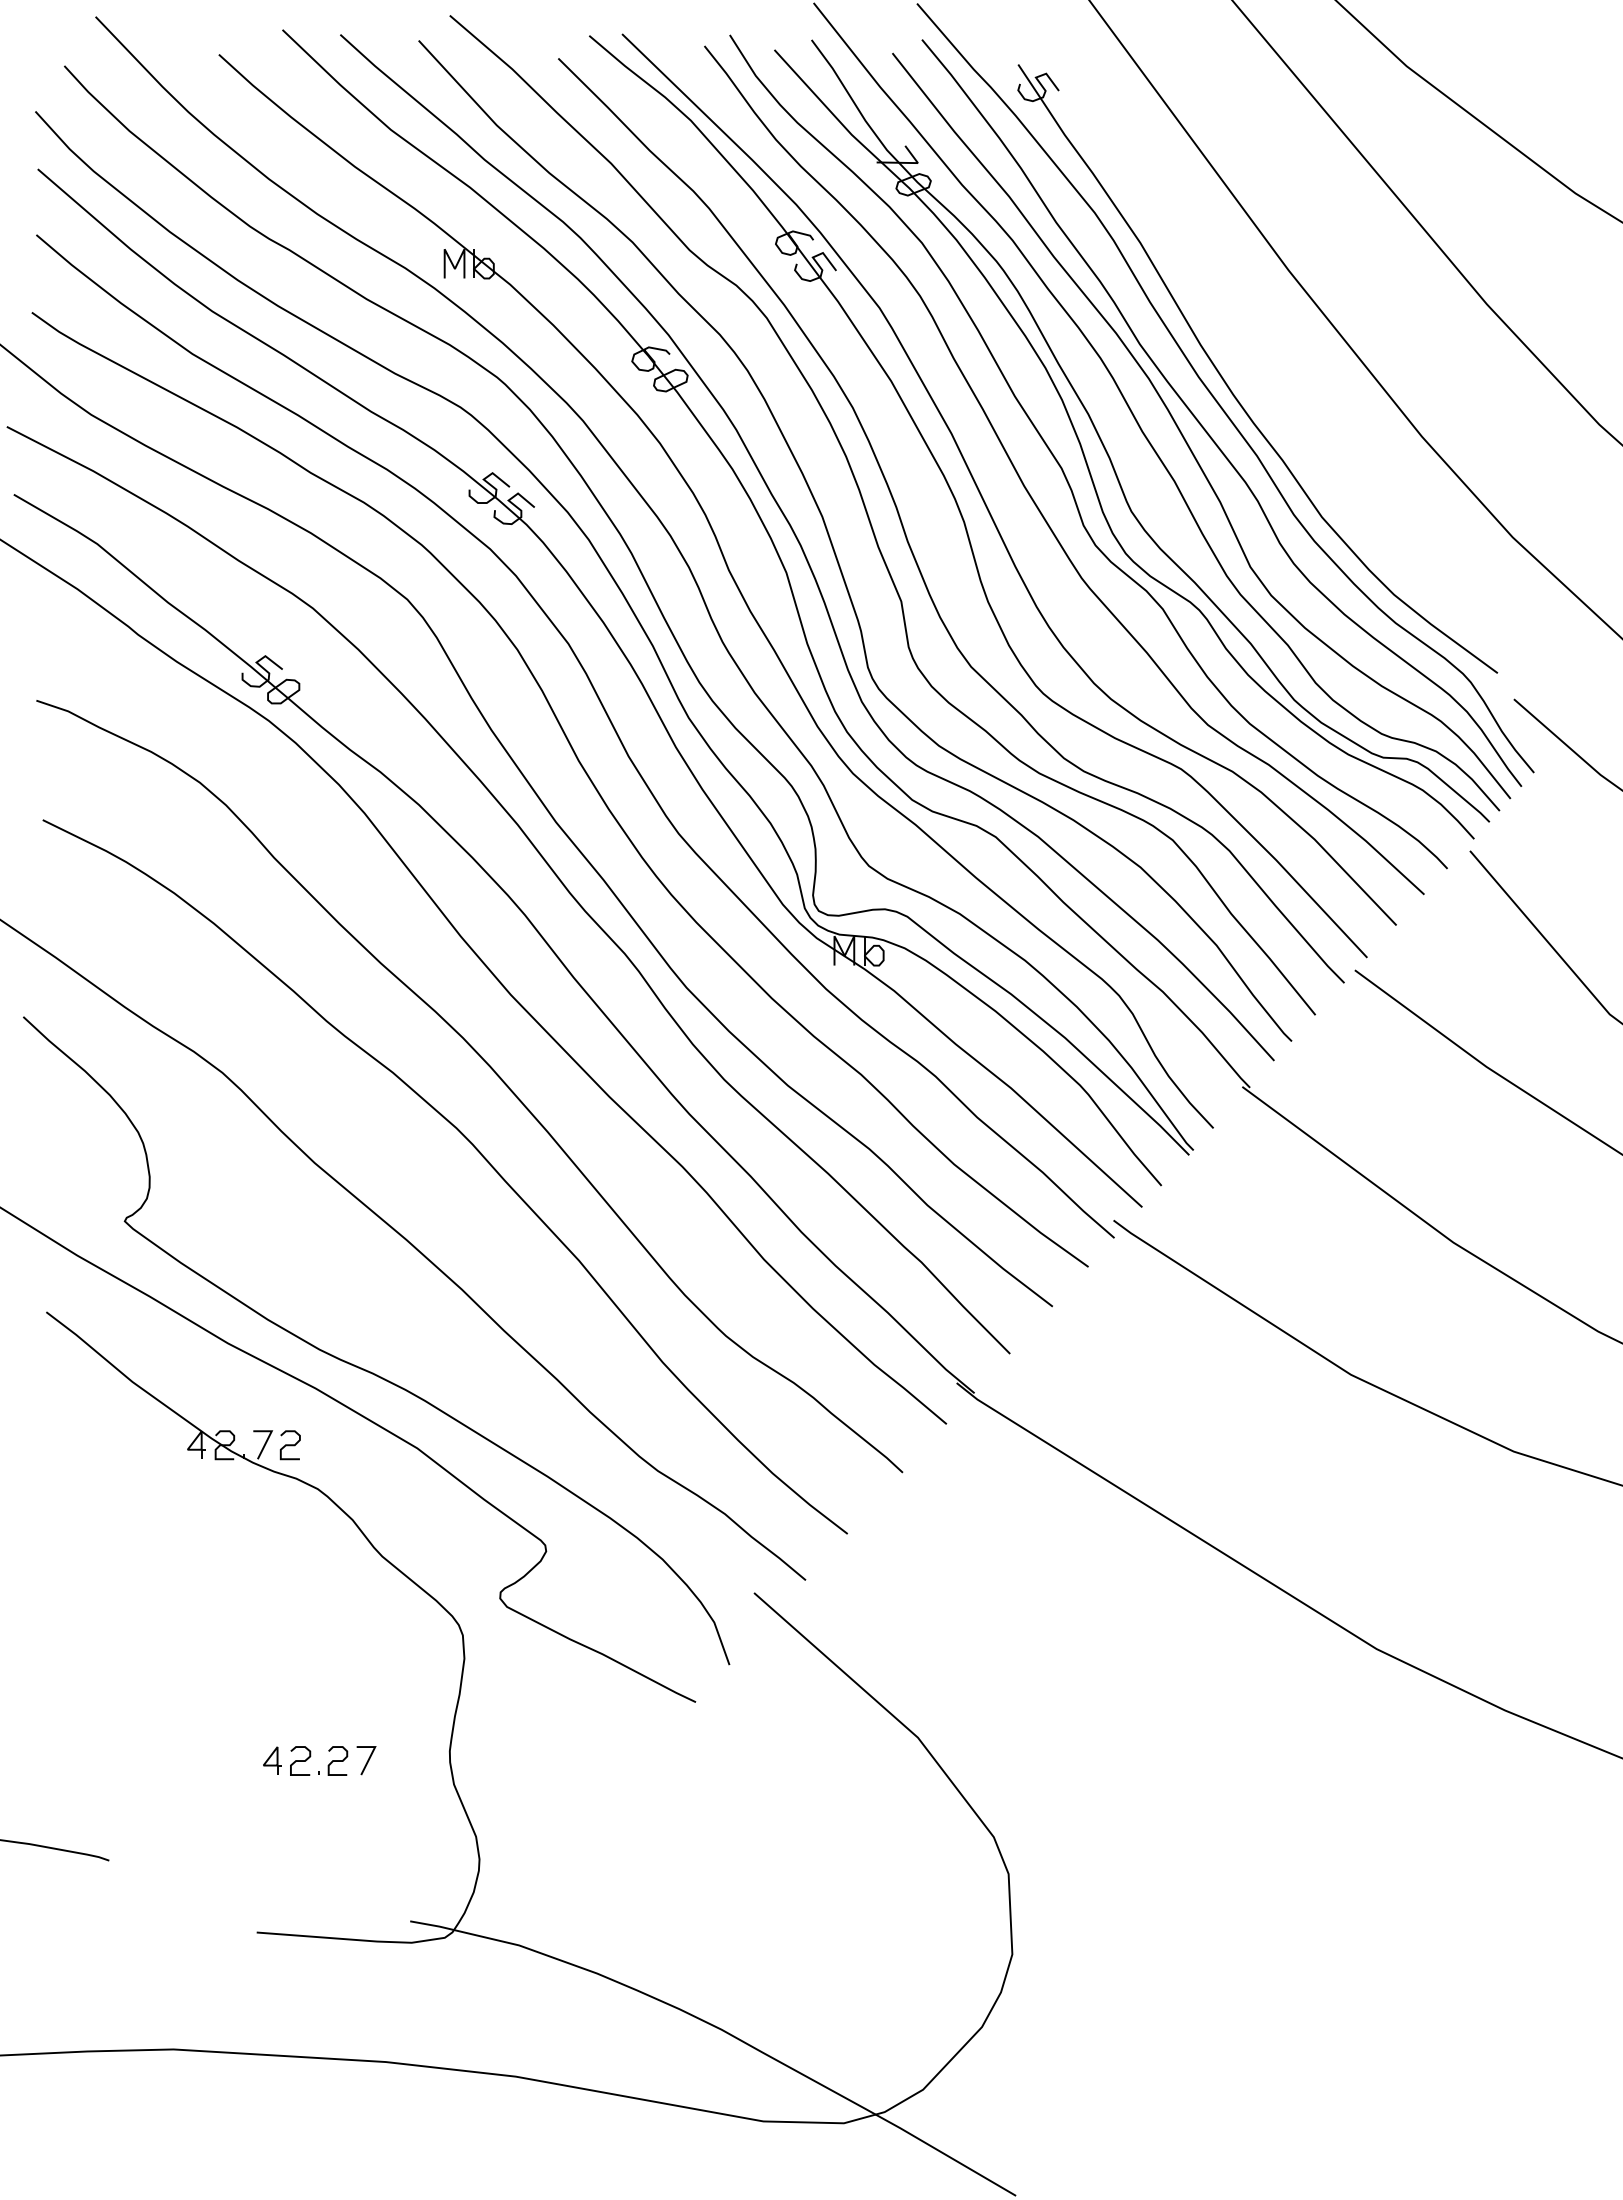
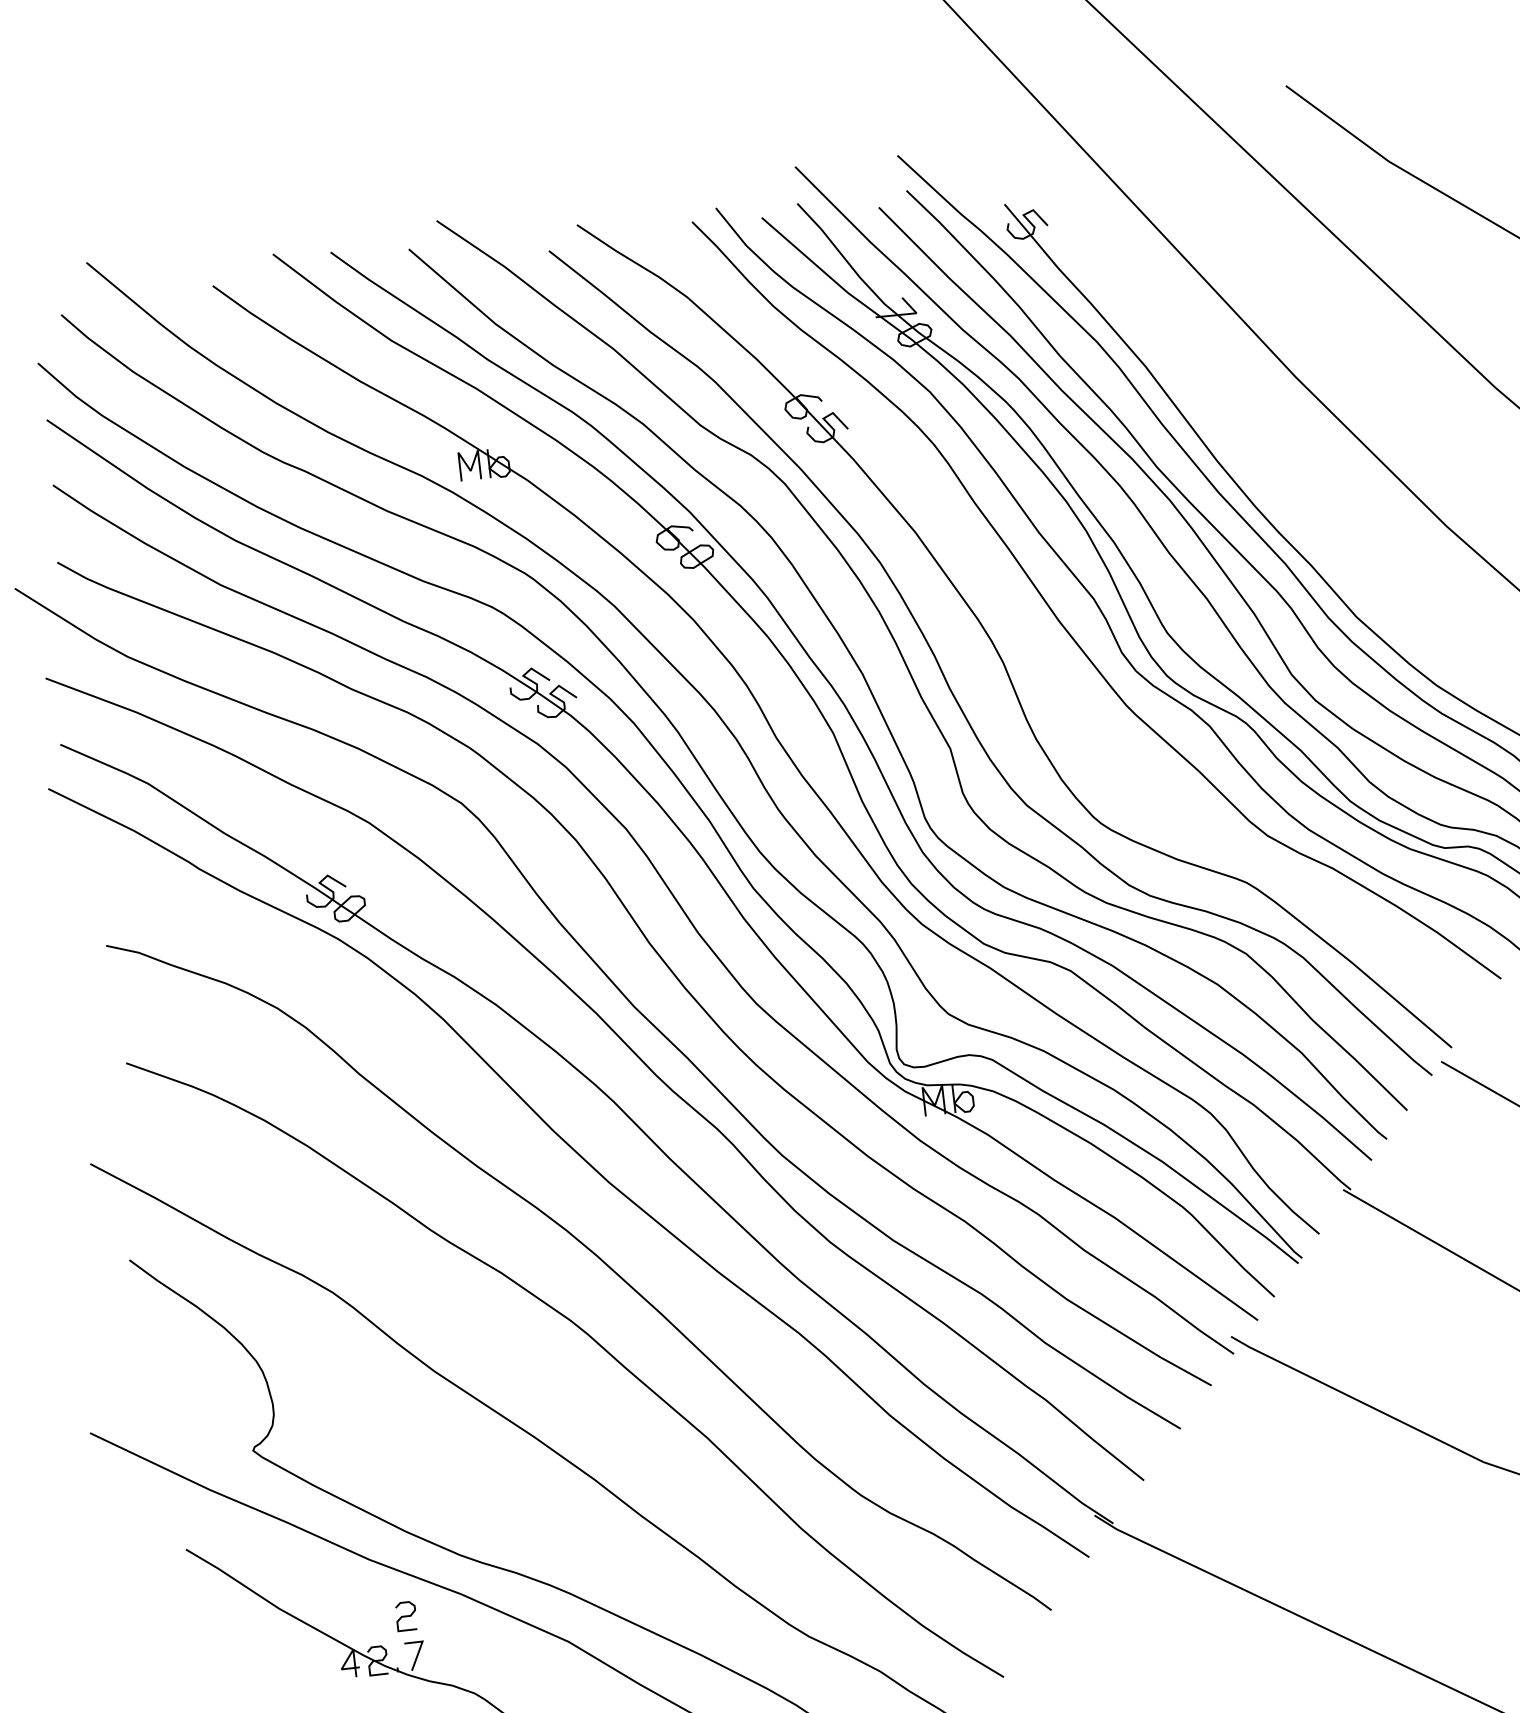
curve: (981, 493) -> (1017, 632), removed
curve: (289, 1445) -> (405, 1616), moved

